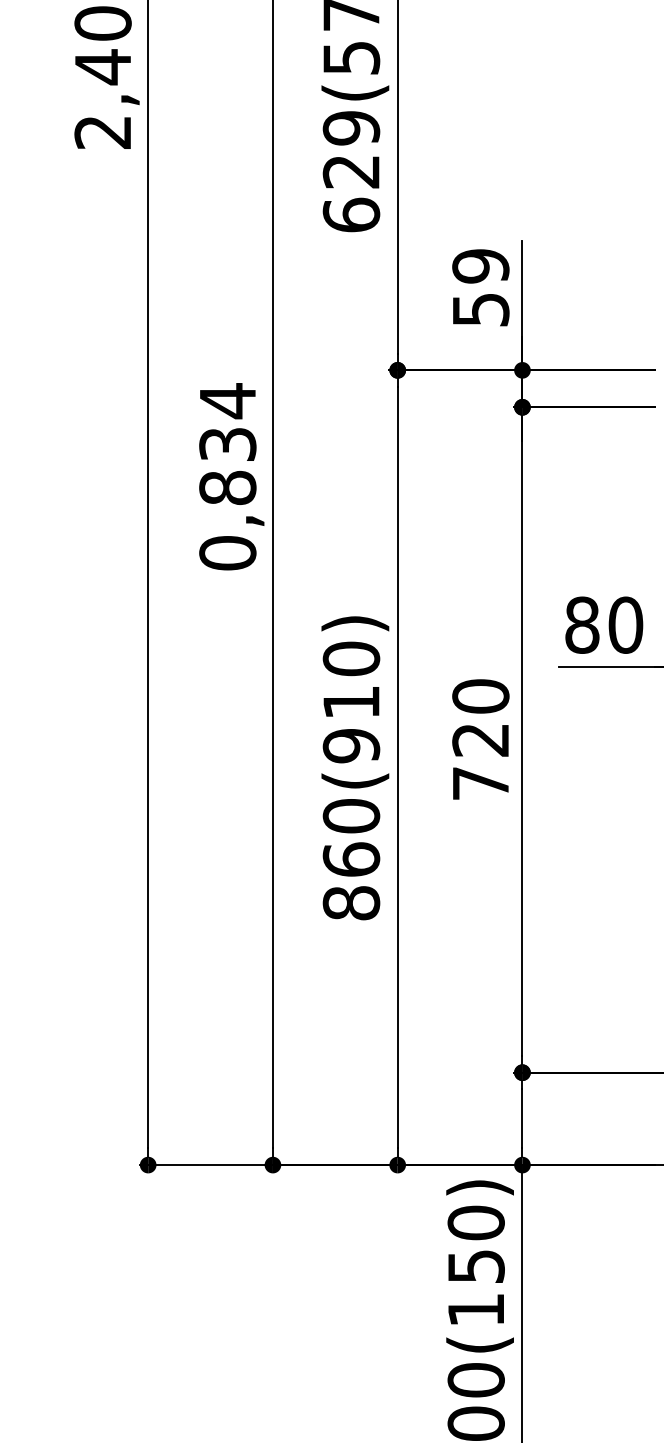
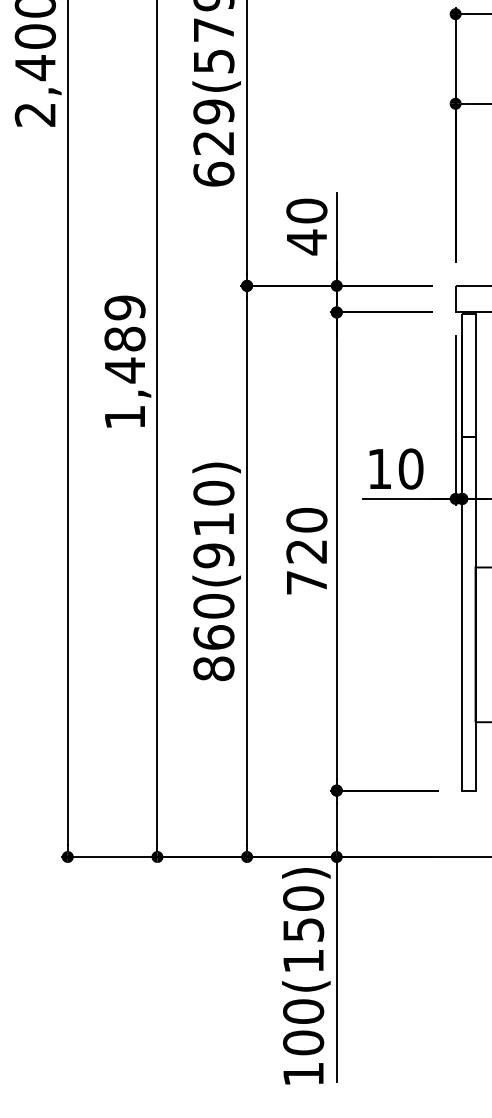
text: (480, 287) -> (306, 226), 59 -> 40
text: (227, 476) -> (124, 362), 0,834 -> 1,489
text: (581, 624) -> (379, 468), 80 -> 10

